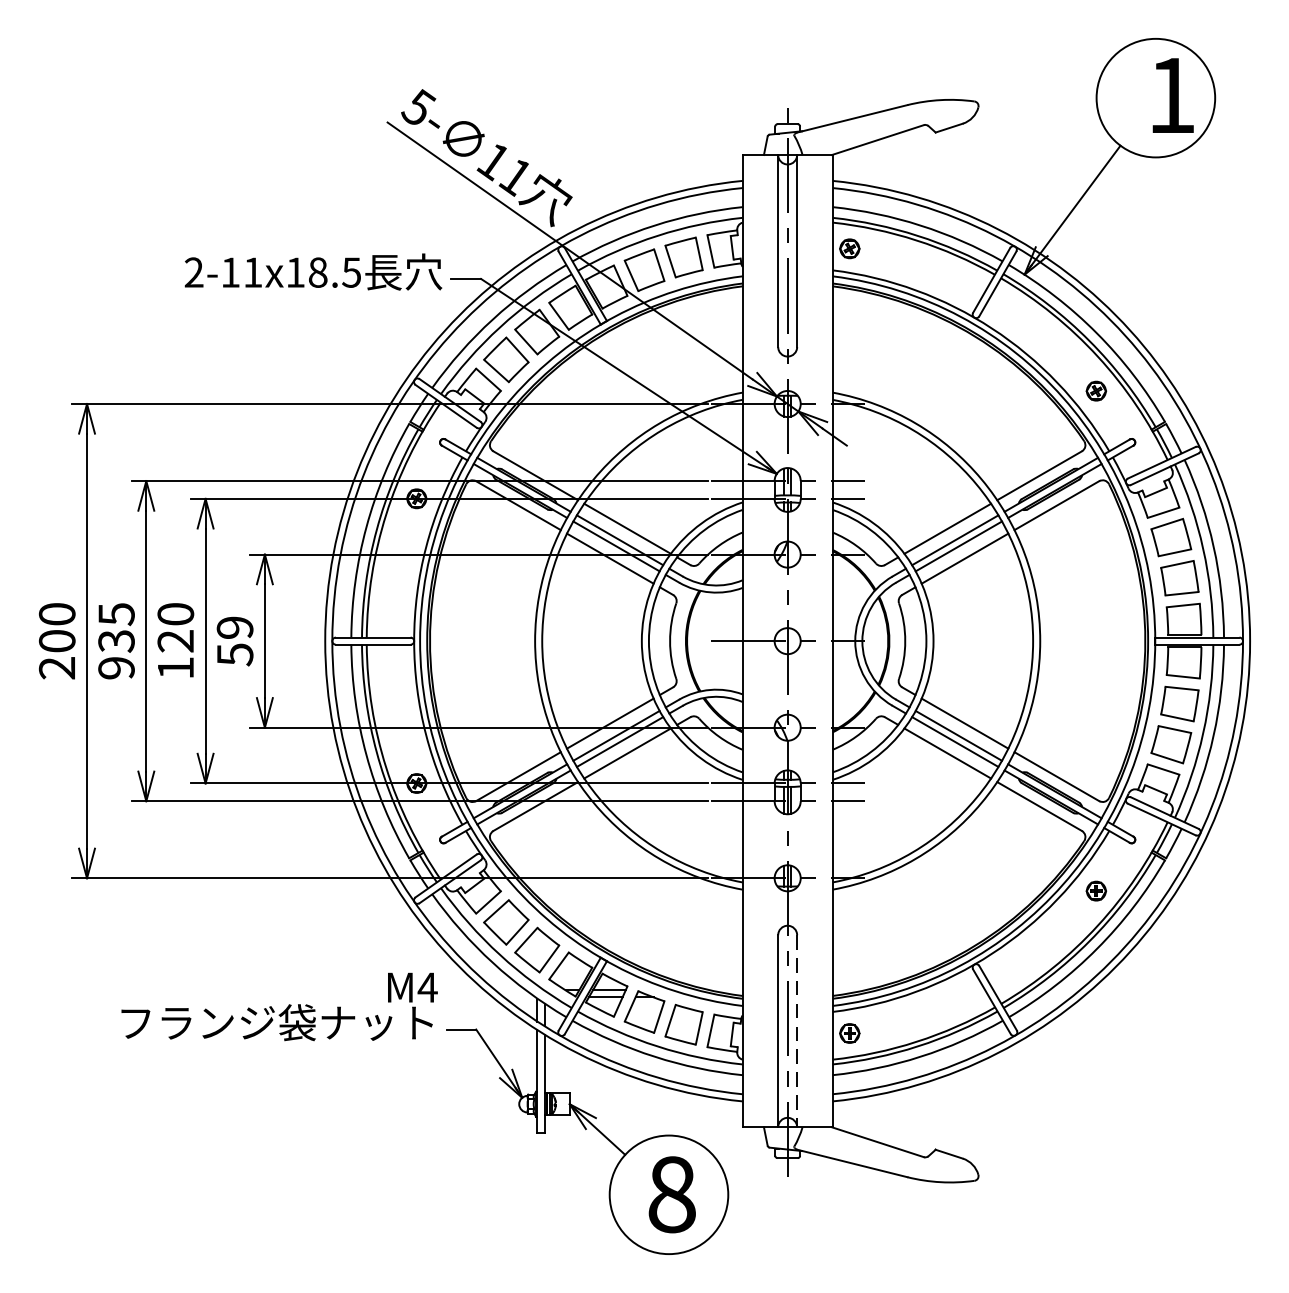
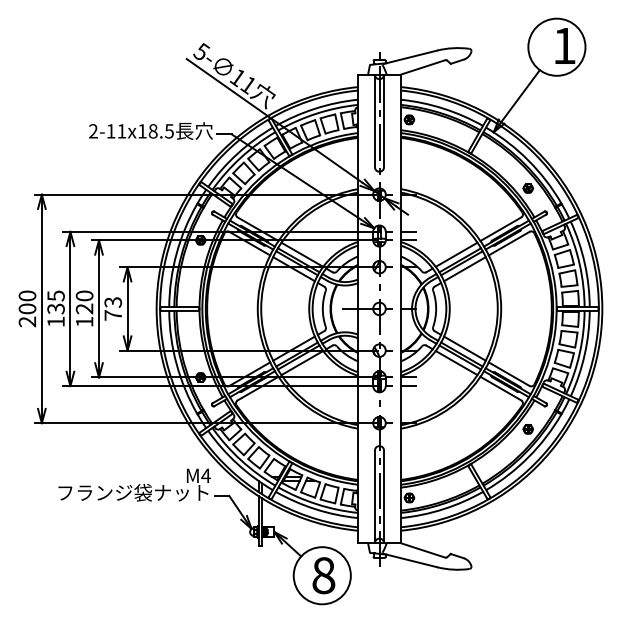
text: (235, 640) -> (113, 308), 59 -> 73
text: (115, 667) -> (55, 321), 935 -> 135
line: (798, 1032) -> (384, 497), dashed -> solid

